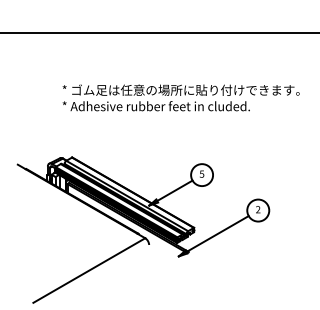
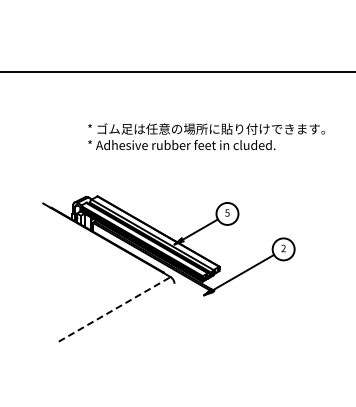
line: (89, 270) -> (114, 309), solid -> dashed

